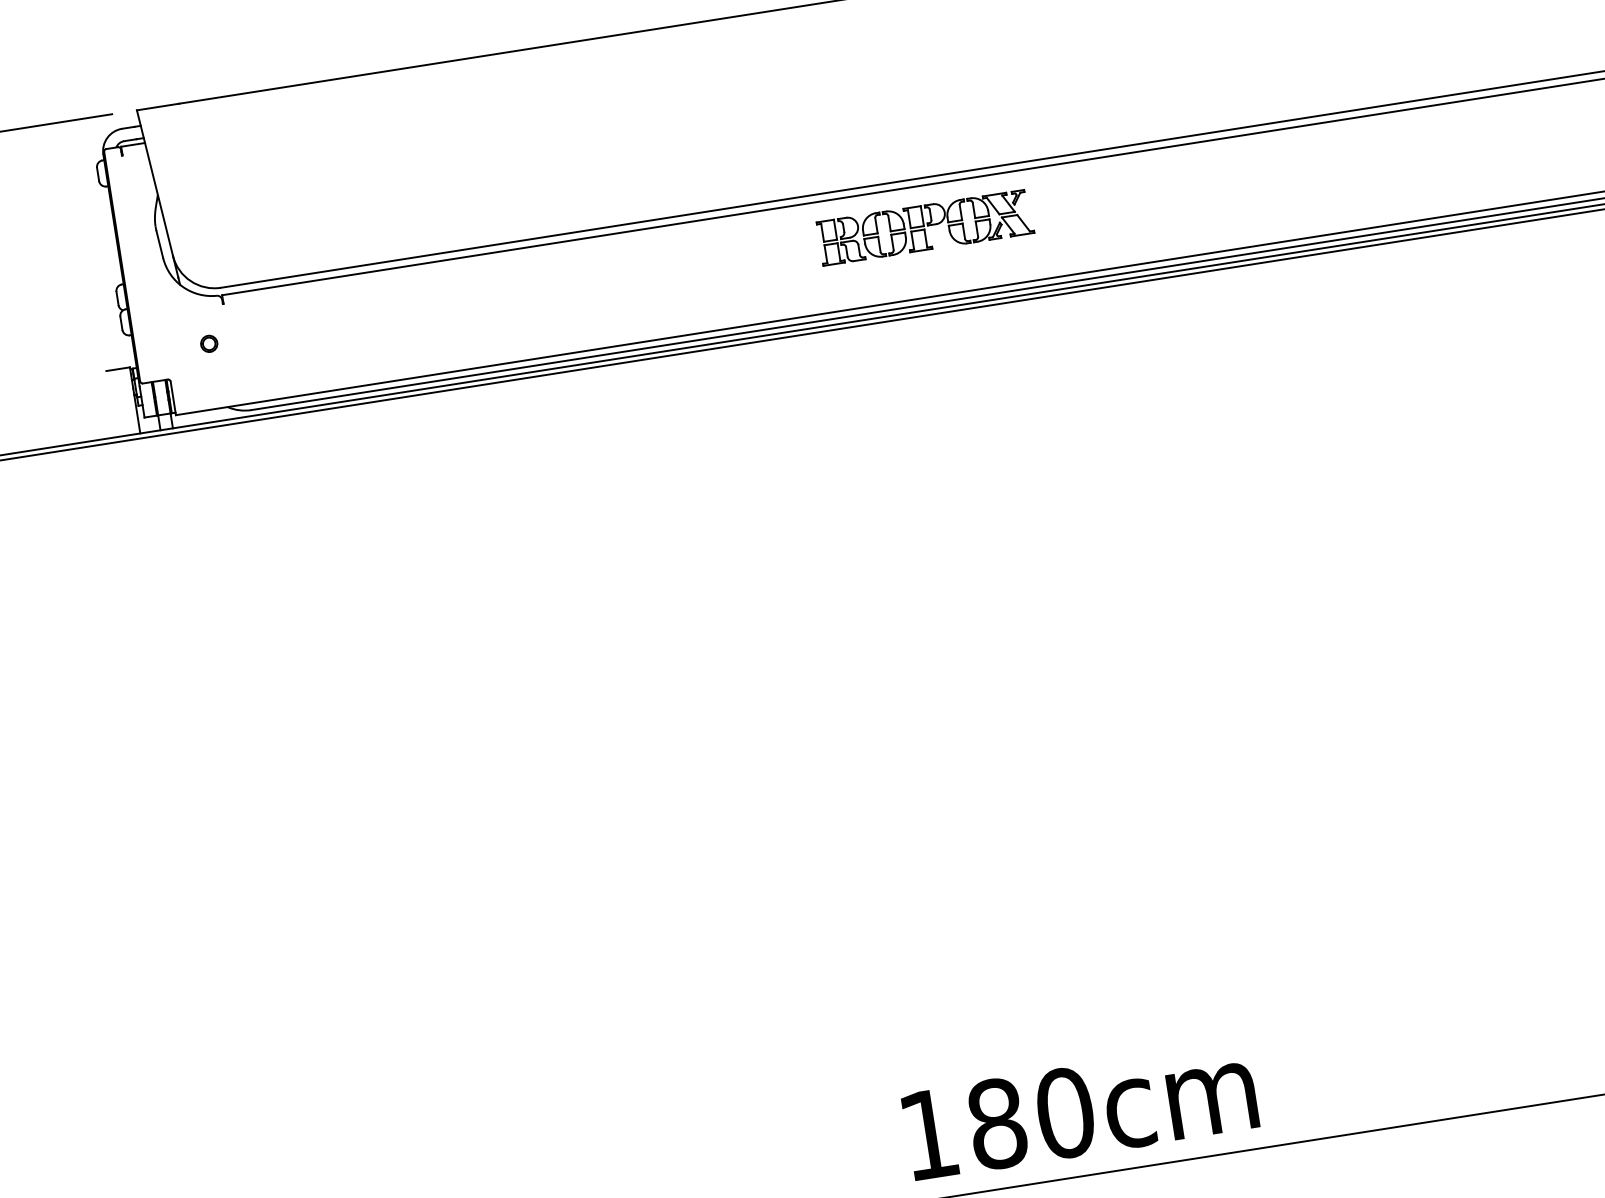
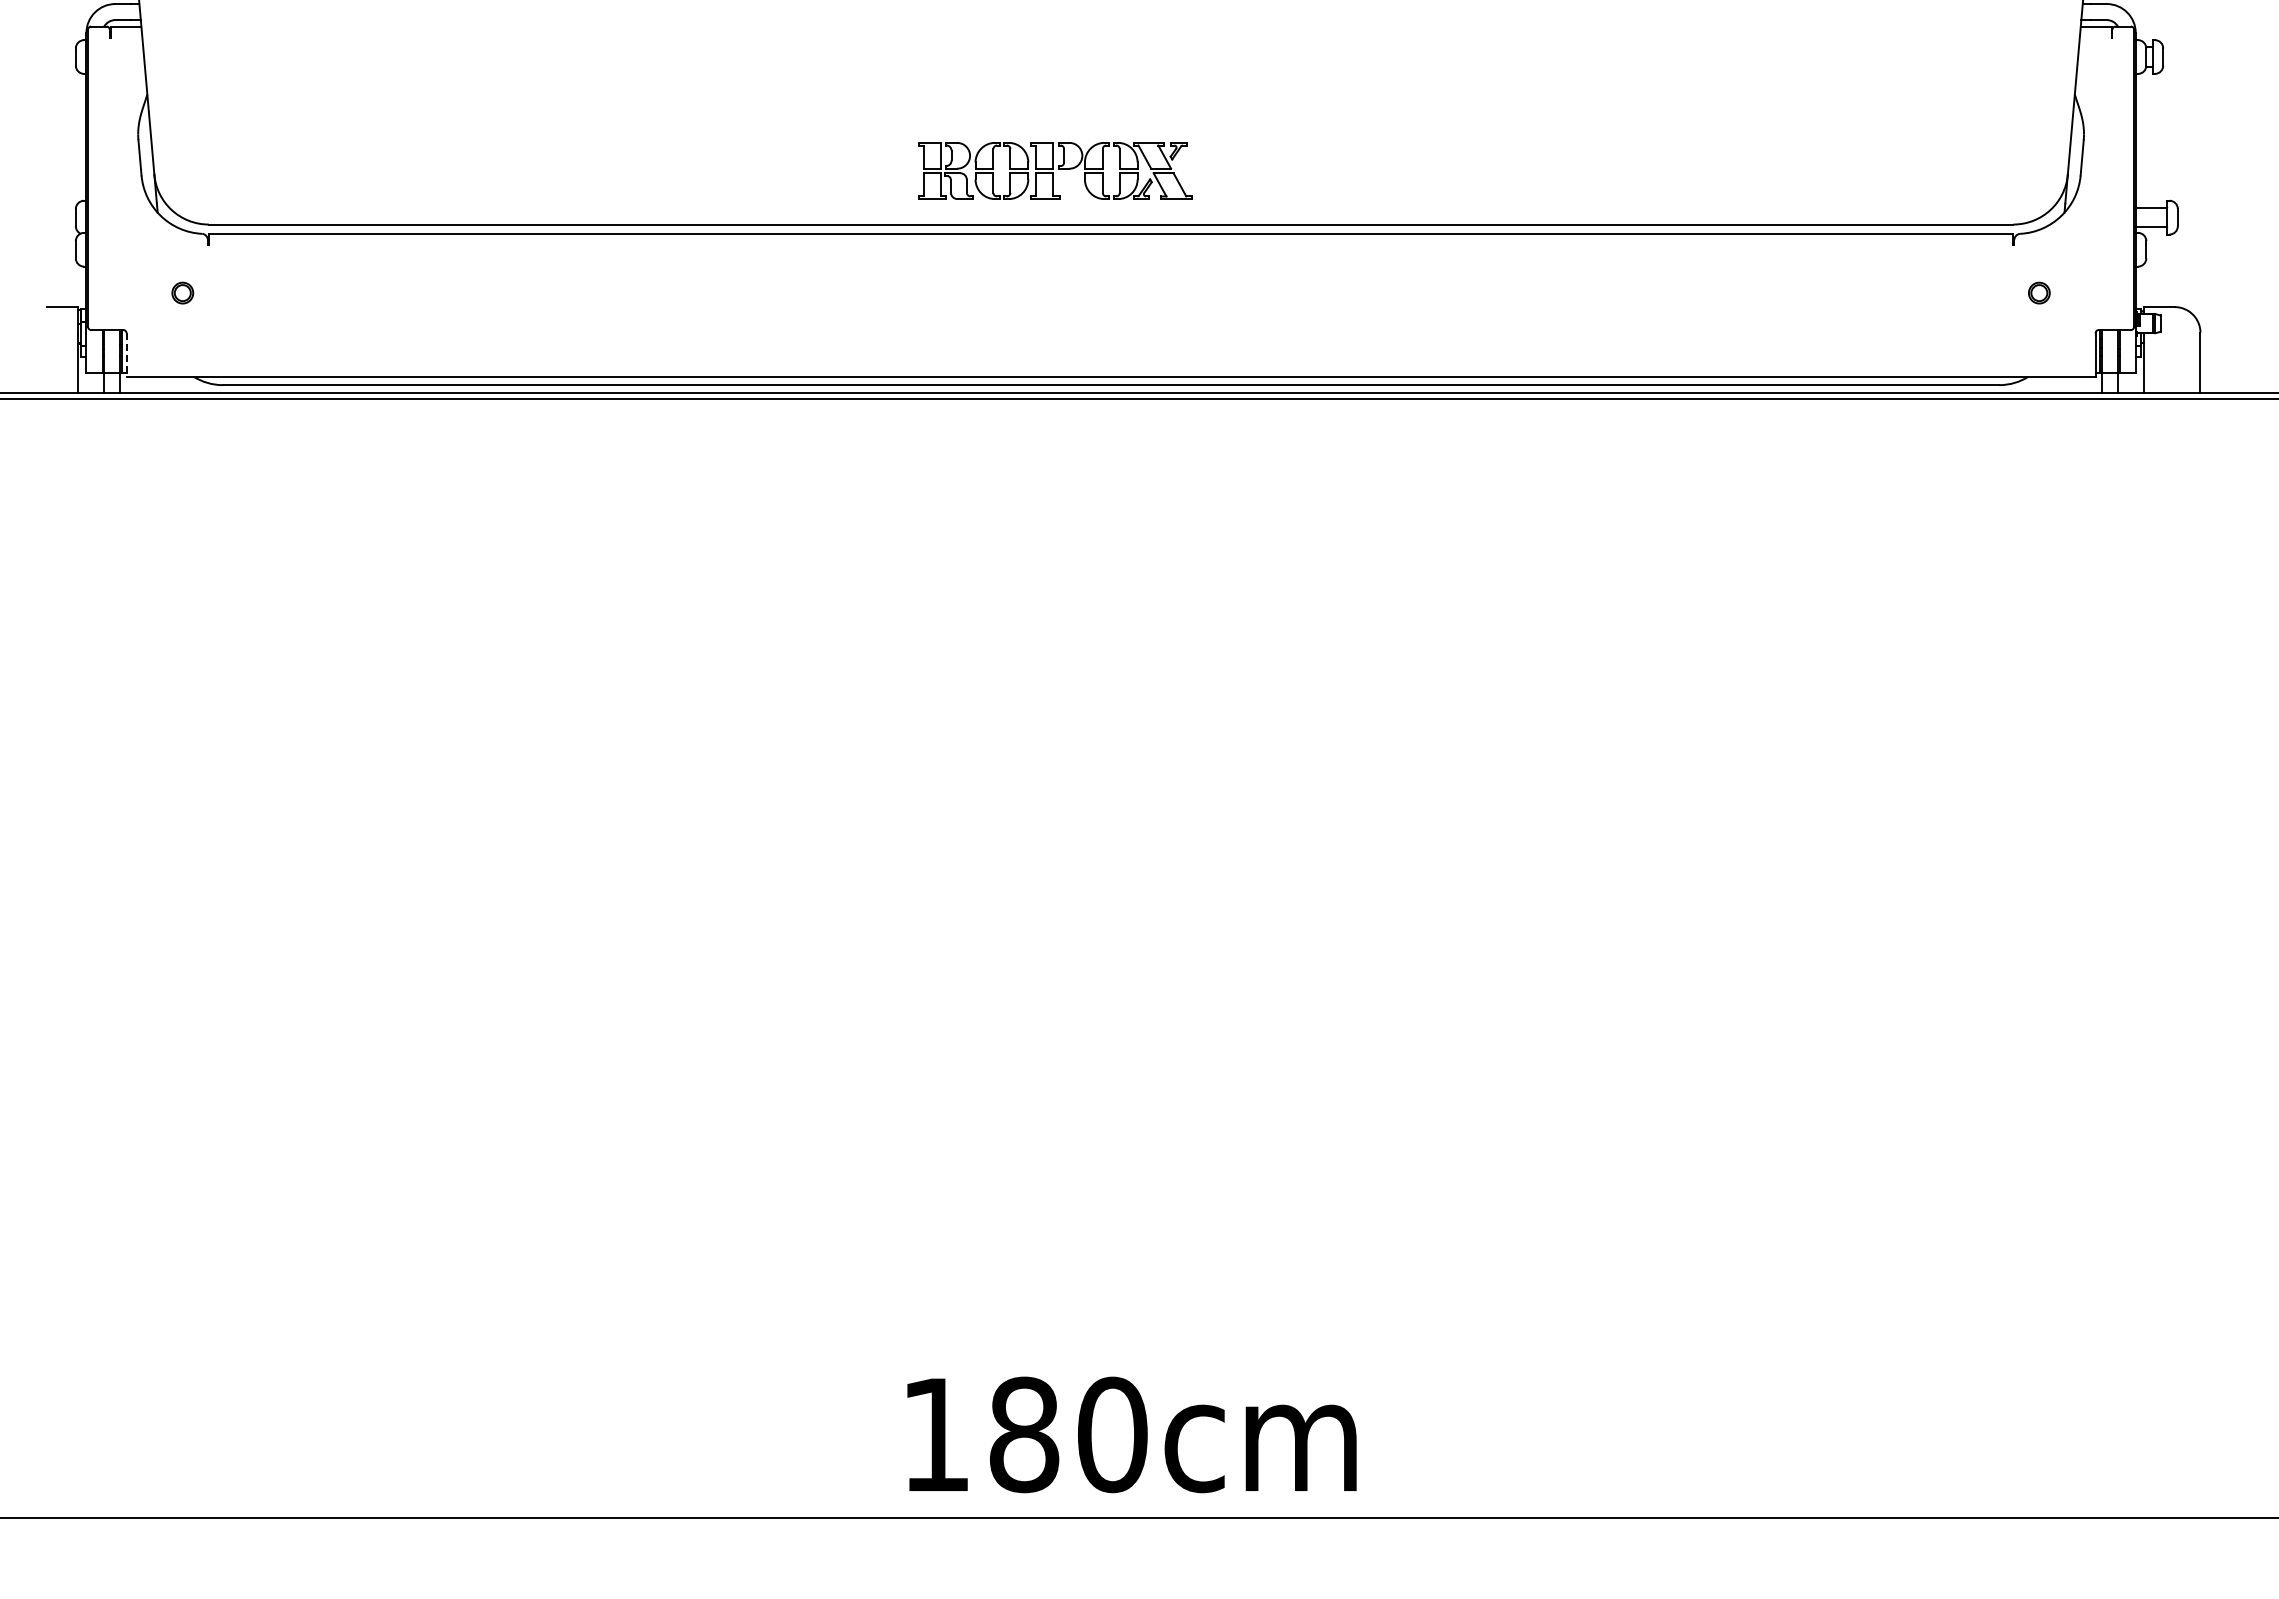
part: (925, 227) -> (1055, 170), moved
line: (173, 398) -> (126, 354), solid -> dashed

